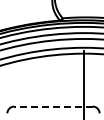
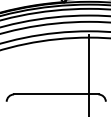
line: (53, 106) -> (56, 94), dashed -> solid

